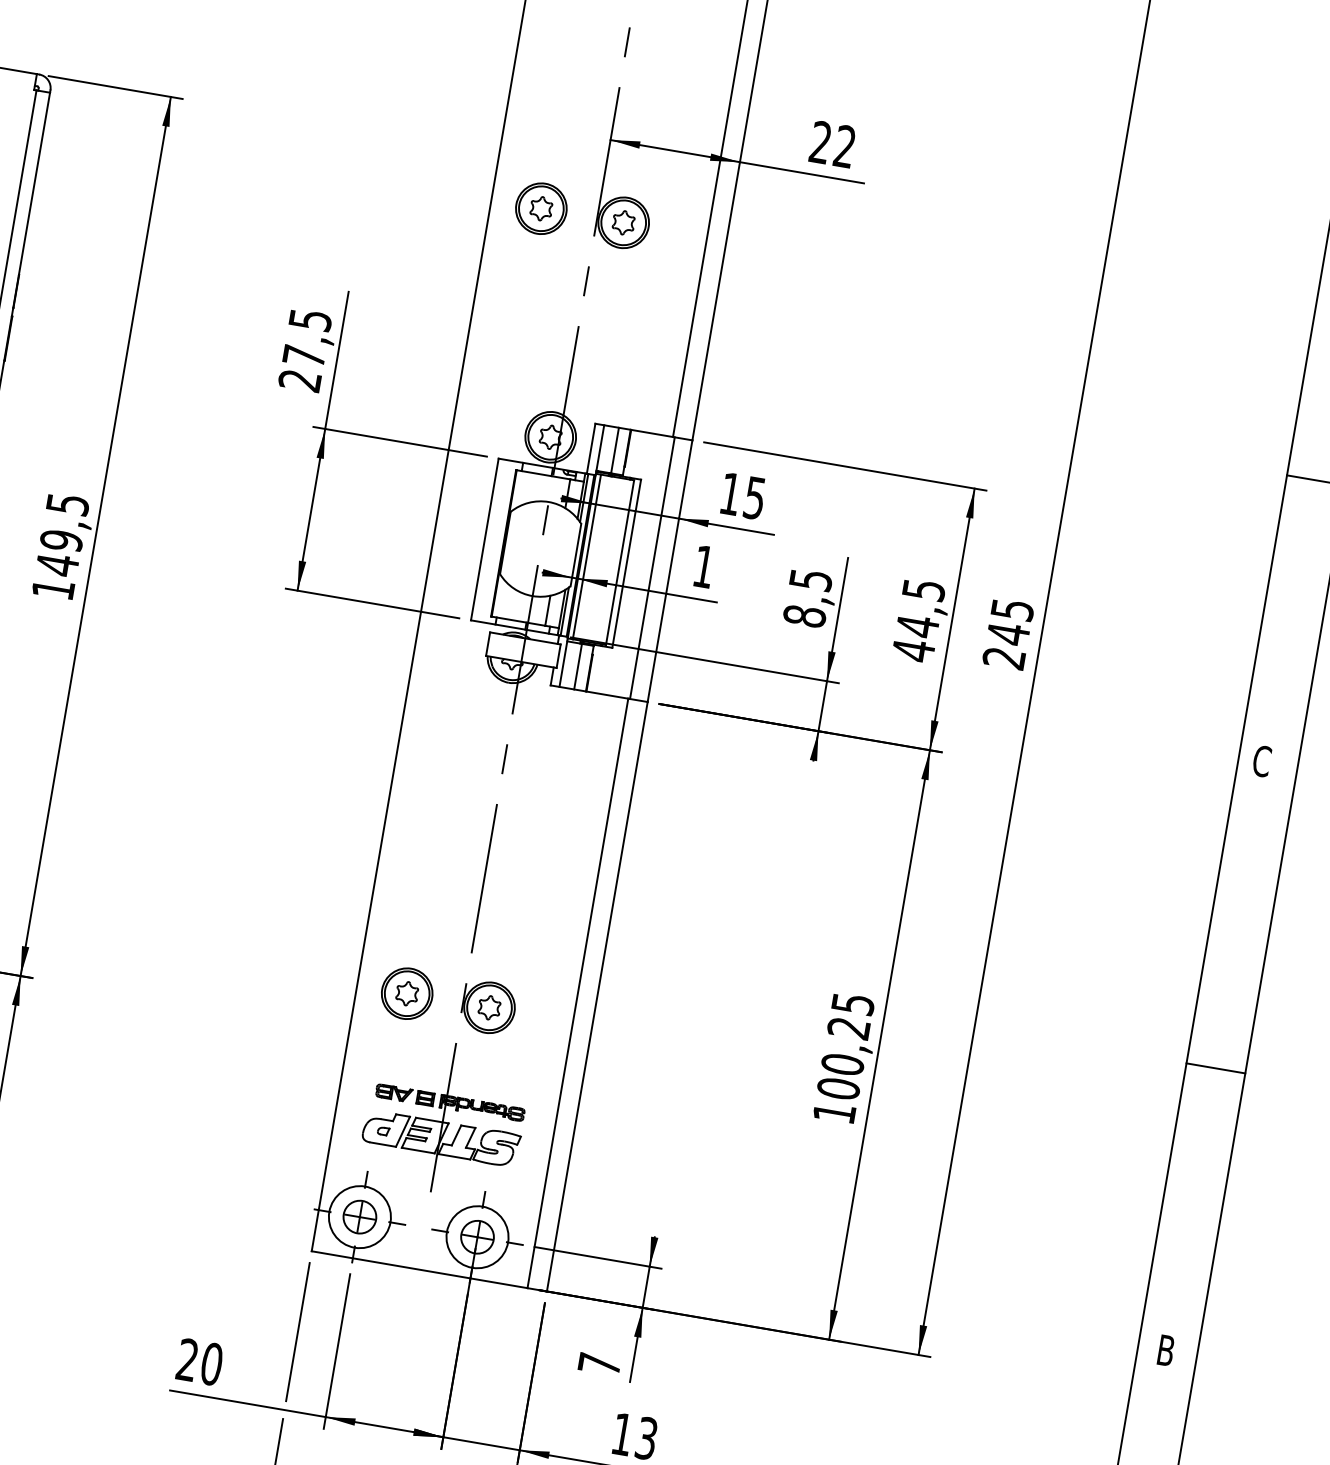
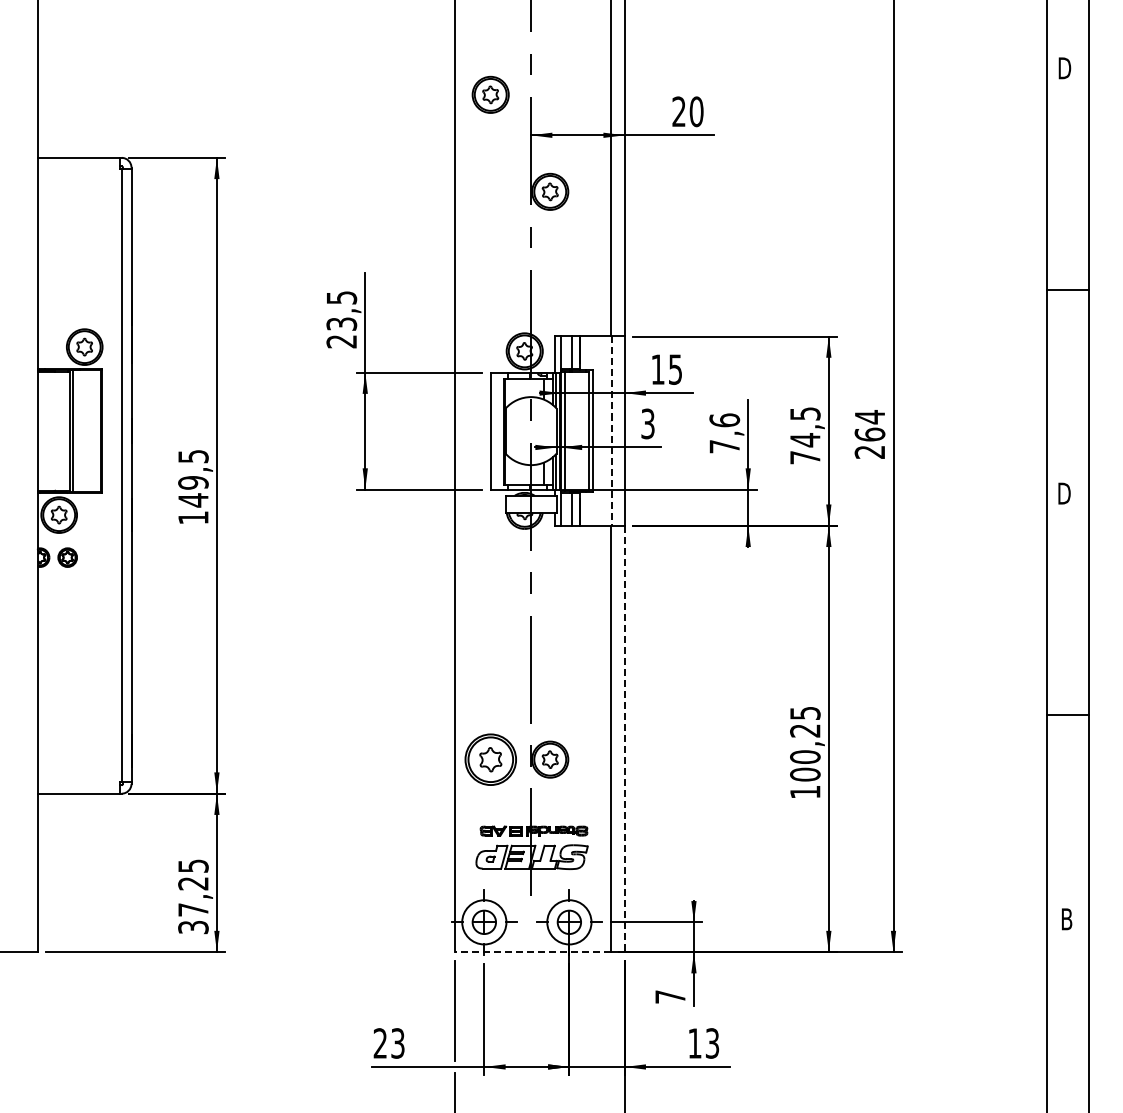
text: (844, 146) -> (696, 111), 22 -> 20
part: (541, 208) -> (490, 94), moved
text: (303, 355) -> (341, 323), 27,5 -> 23,5
text: (703, 566) -> (647, 423), 1 -> 3
line: (651, 568) -> (611, 431), solid -> dashed
text: (807, 598) -> (724, 433), 8,5 -> 7,6
text: (1009, 621) -> (869, 425), 245 -> 264
text: (913, 650) -> (805, 457), 44,5 -> 74,5
text: (1261, 761) -> (1063, 493), C -> D
part: (406, 993) -> (490, 759), size x1.4
line: (596, 997) -> (624, 739), solid -> dashed
line: (419, 1270) -> (532, 952), solid -> dashed
text: (211, 1364) -> (397, 1043), 20 -> 23

